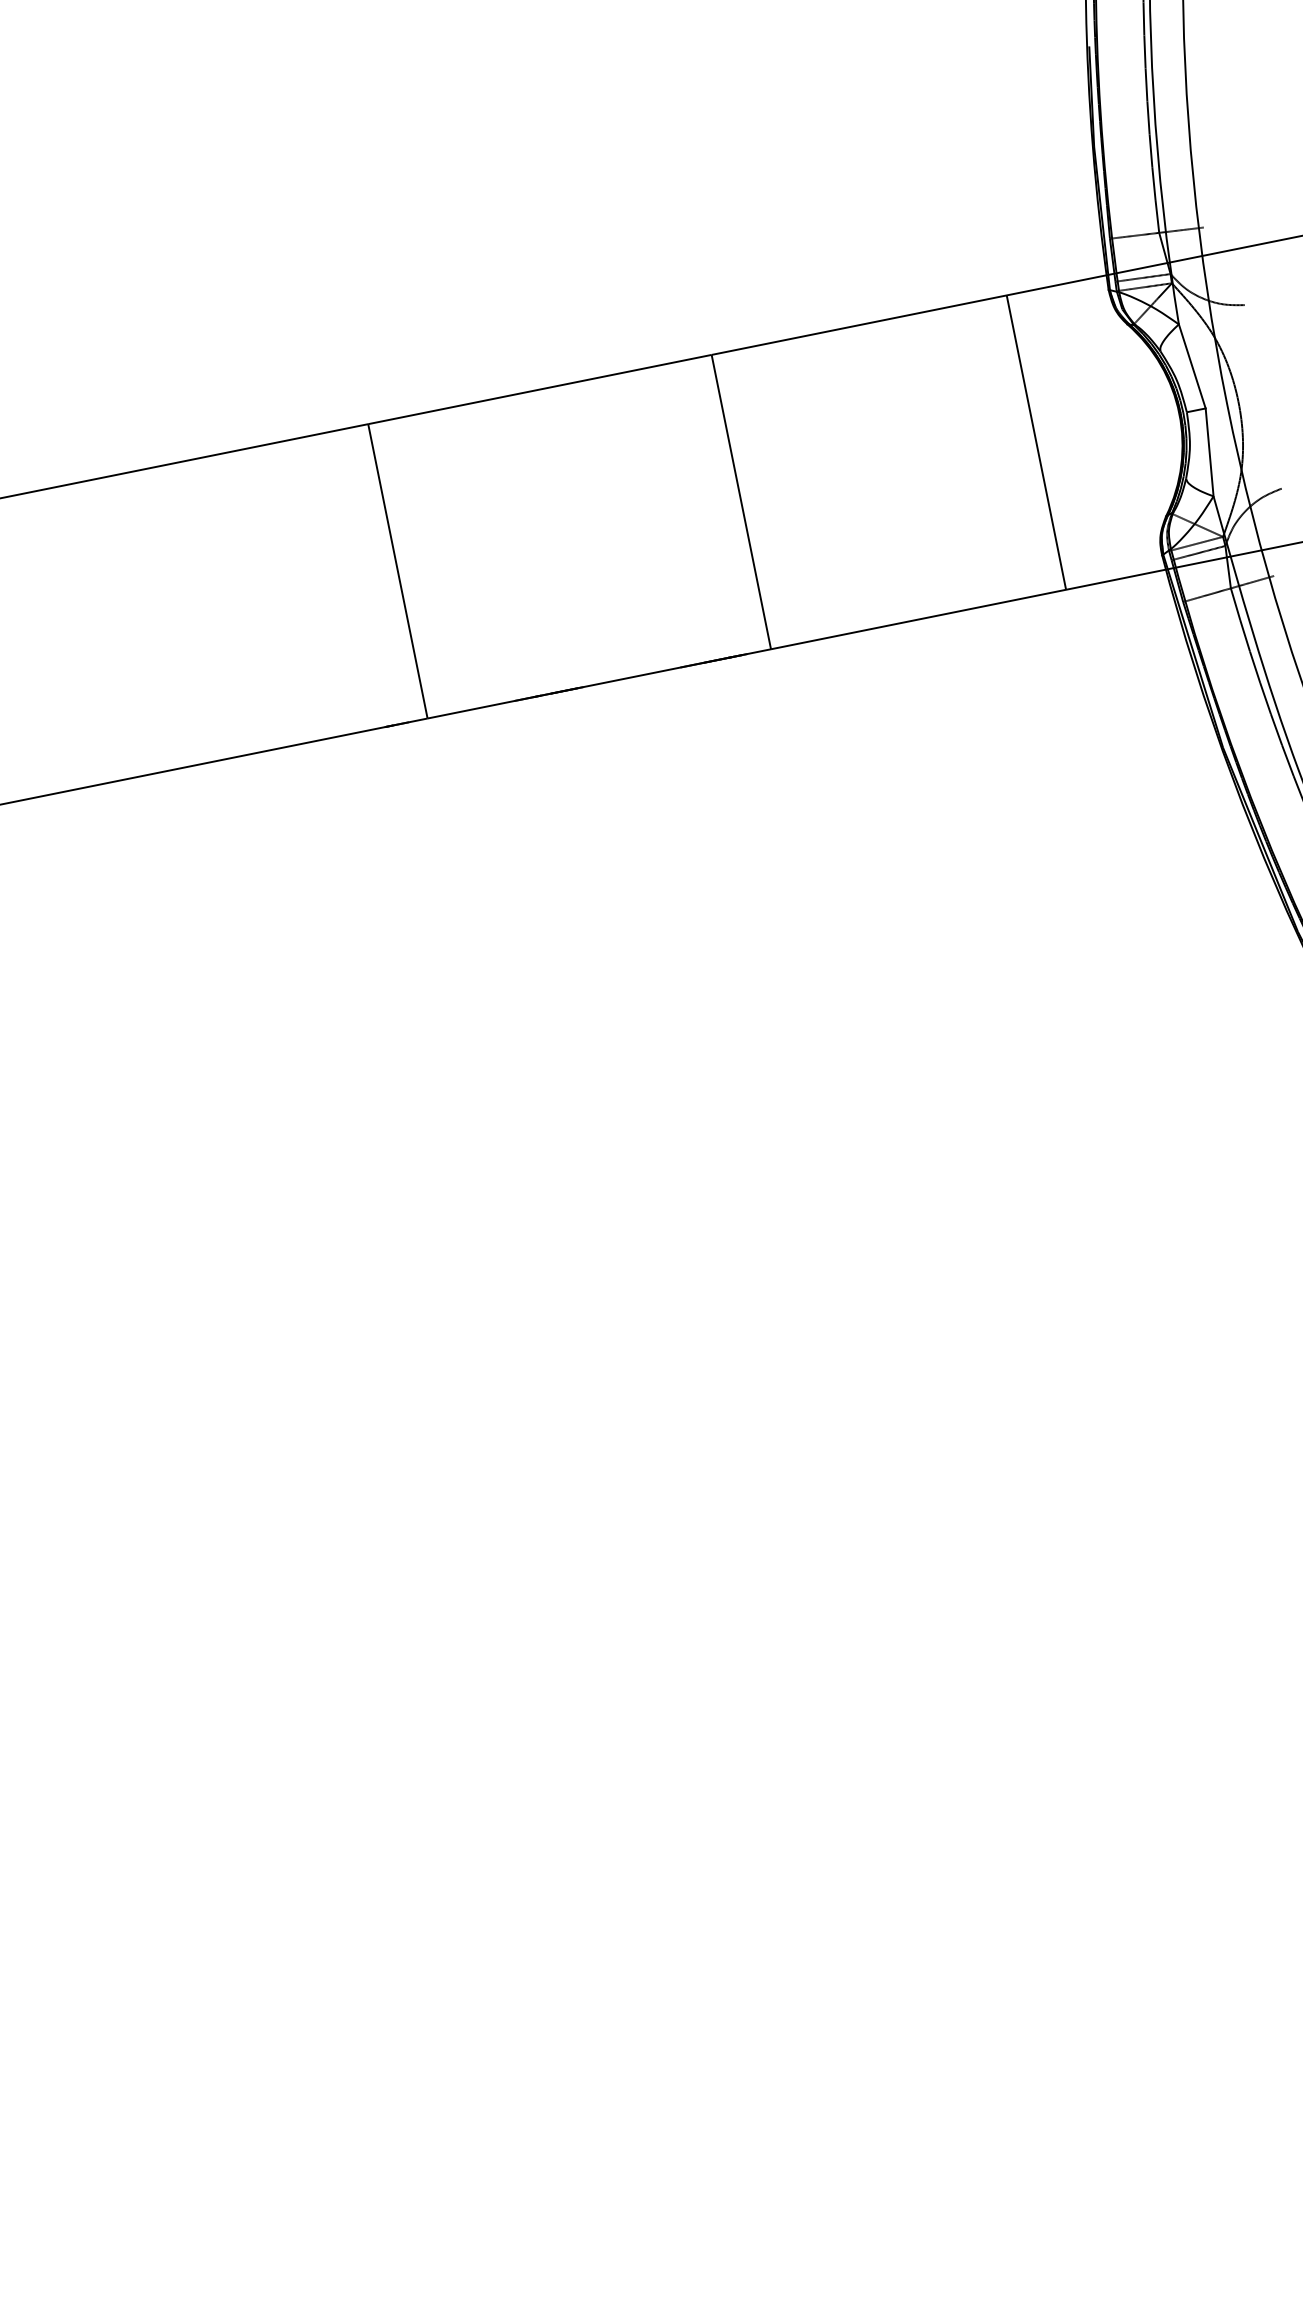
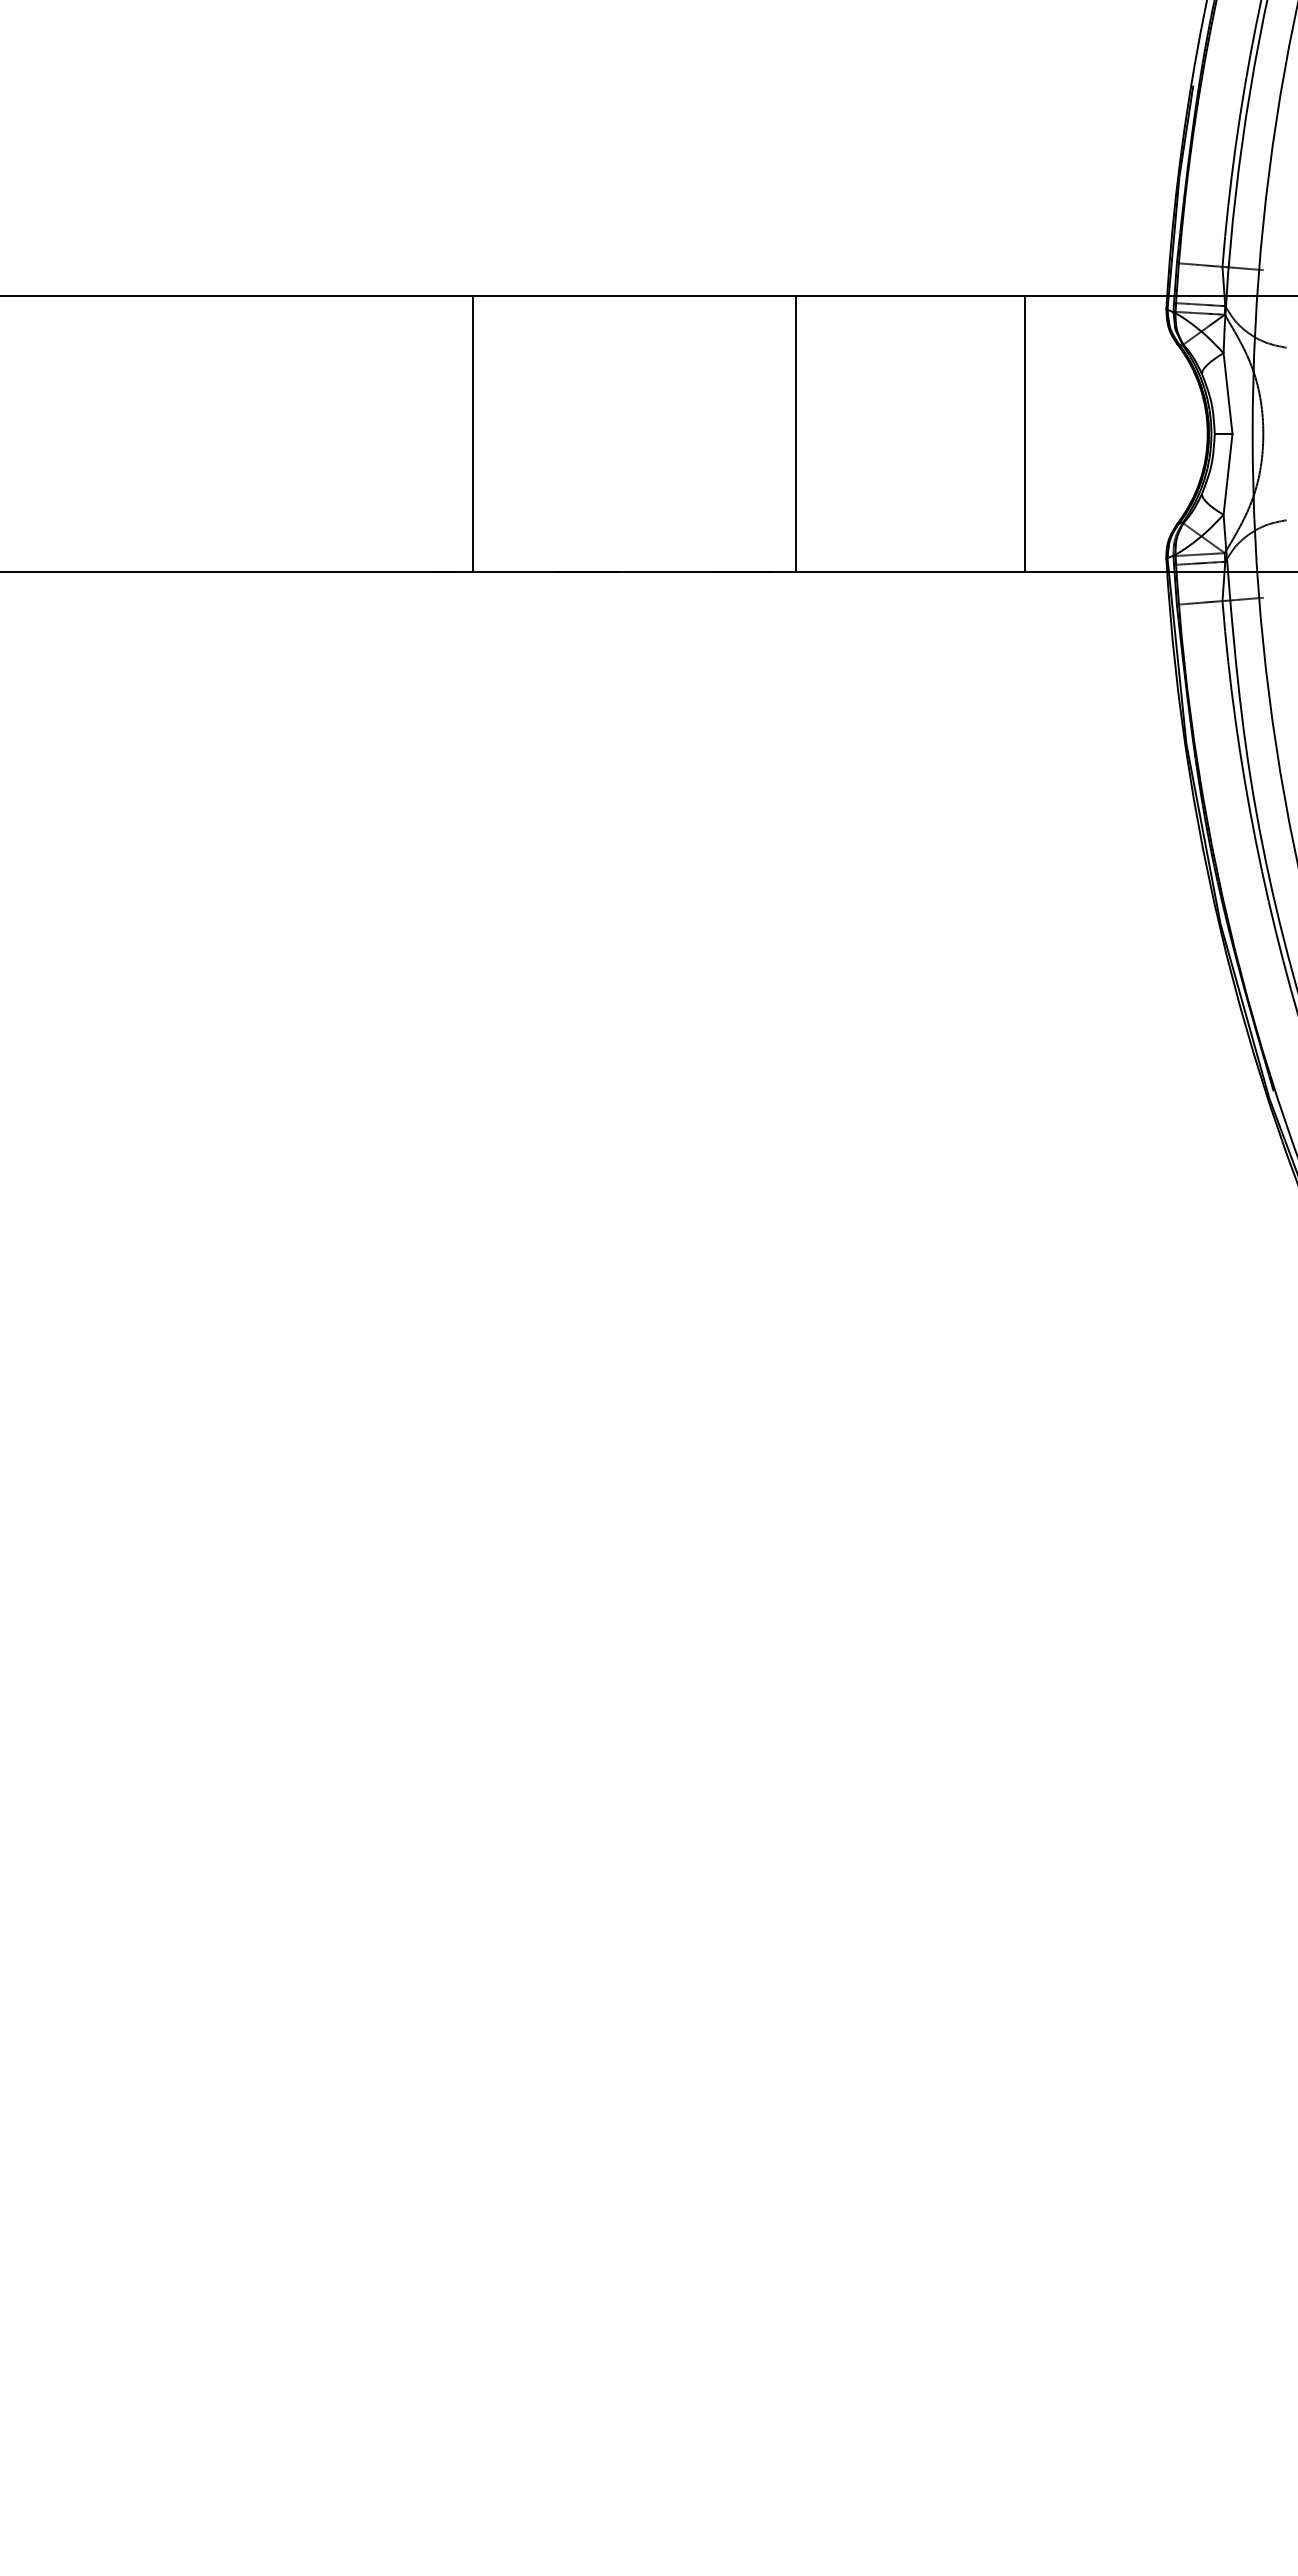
line: (1036, 442) -> (1025, 433), moved

